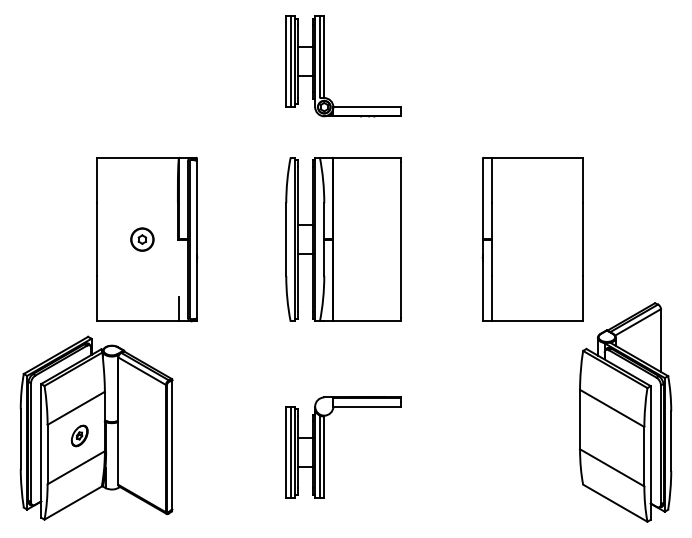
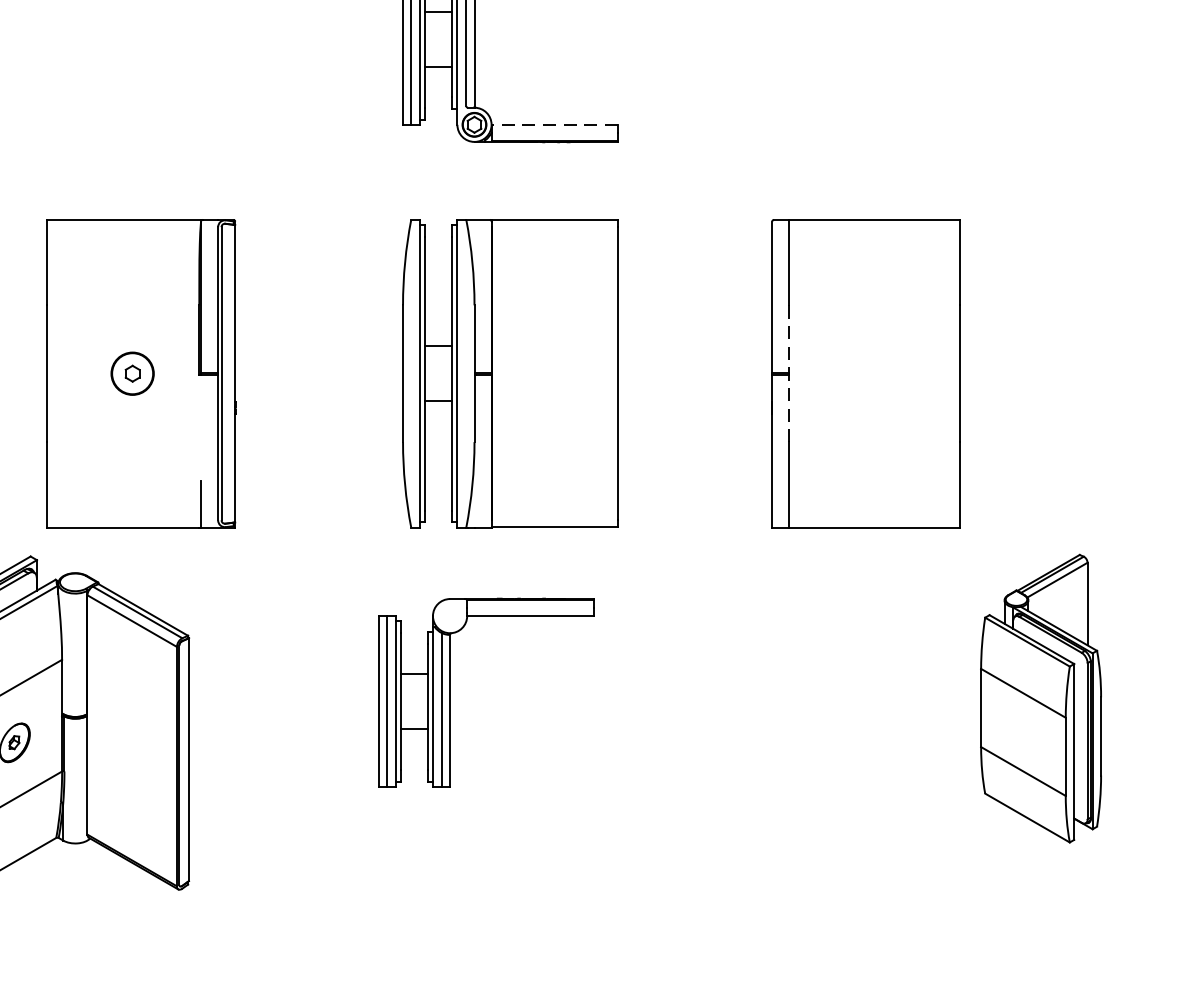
line: (367, 107) -> (555, 125), solid -> dashed
line: (491, 240) -> (788, 375), solid -> dashed
part: (625, 412) -> (1040, 698), size x0.7
part: (324, 447) -> (450, 693), moved

